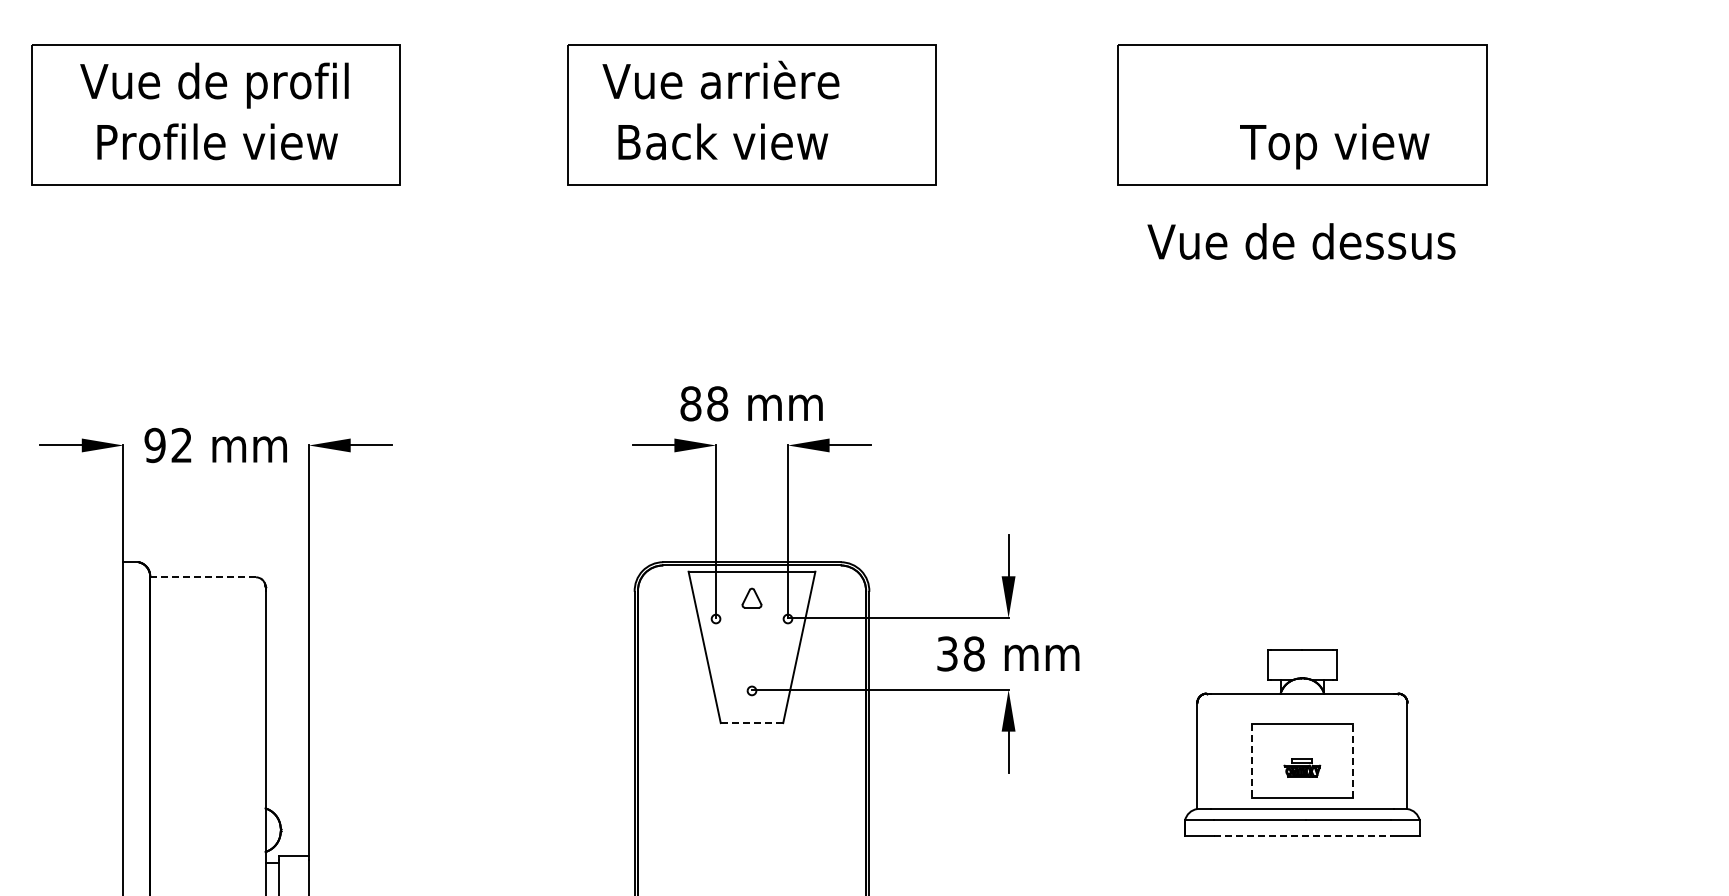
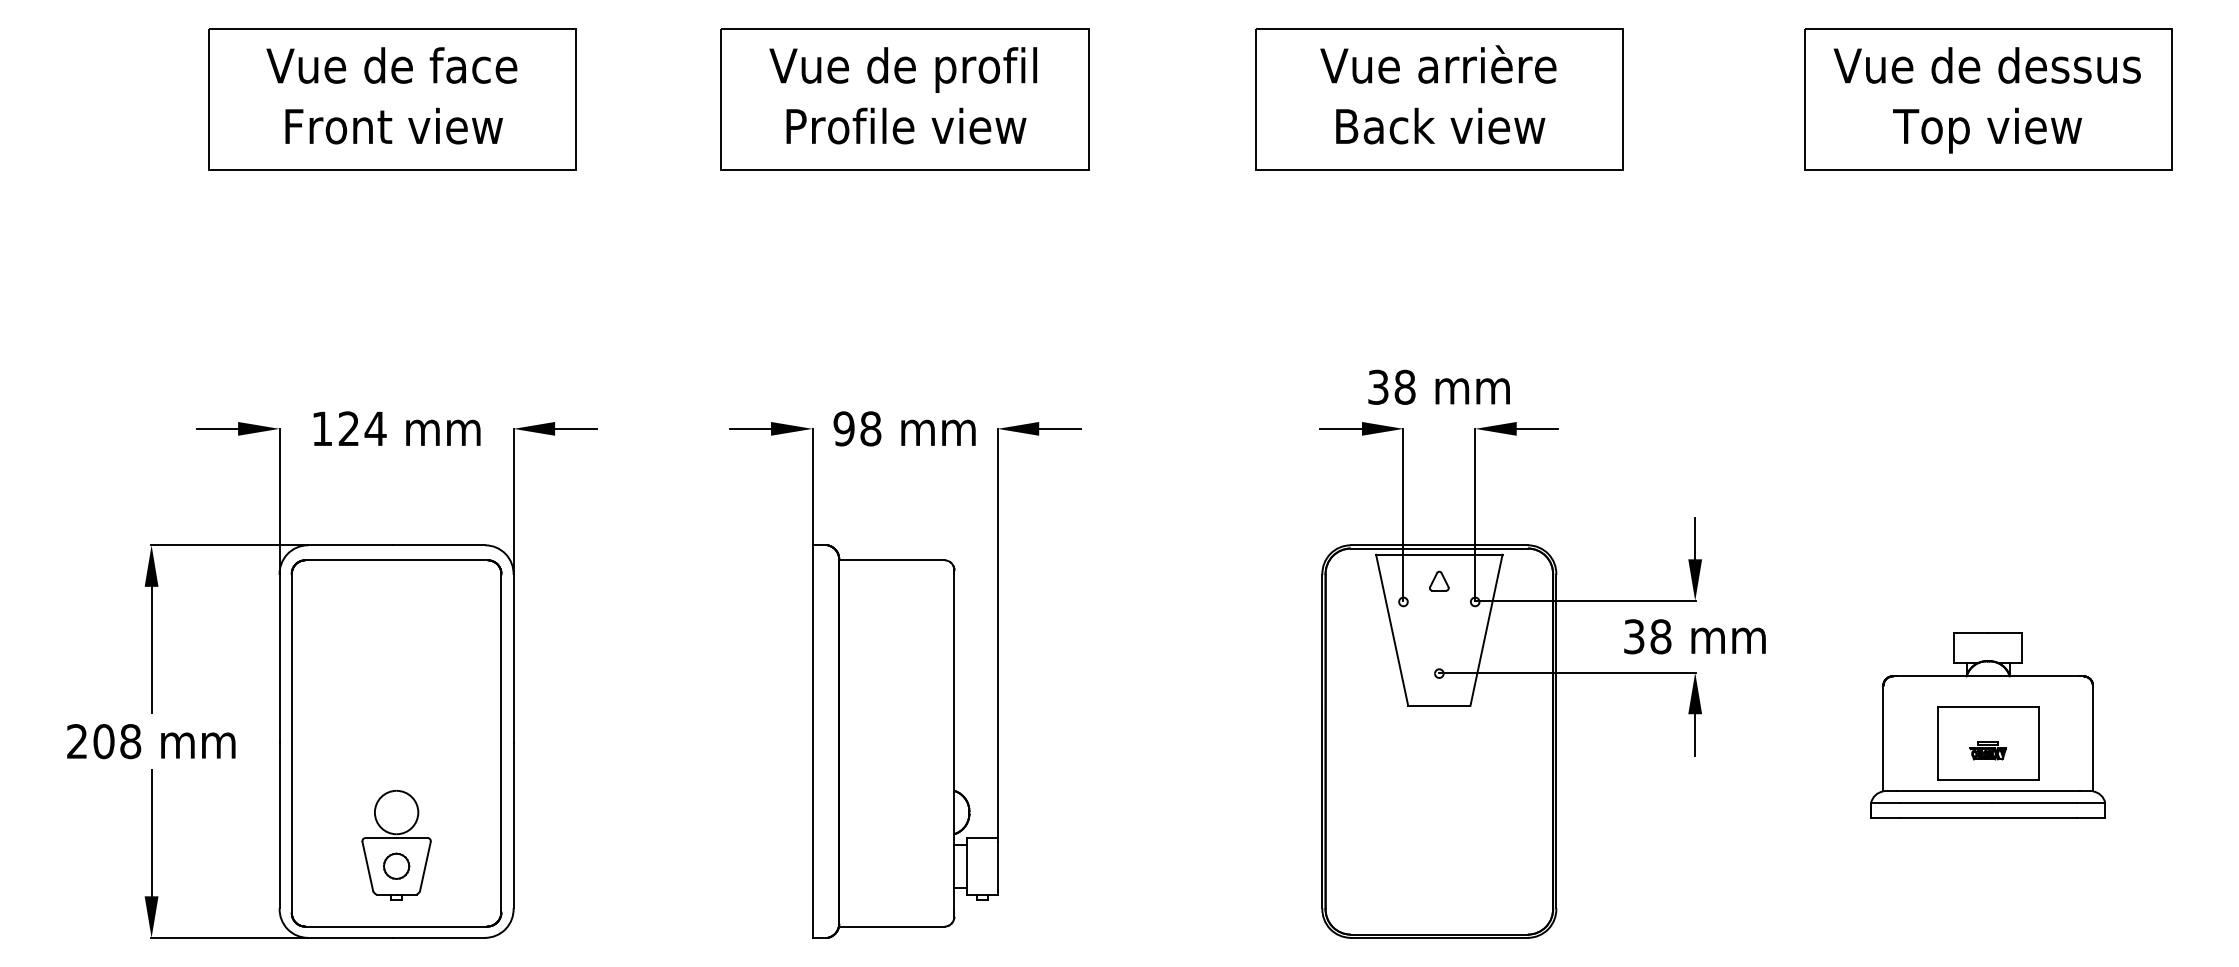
text: (721, 80) -> (1438, 64), moved
text: (723, 141) -> (1440, 125), moved
text: (1334, 146) -> (1987, 130), moved
text: (1300, 241) -> (1986, 65), moved
text: (690, 402) -> (1378, 386), 88 -> 38
text: (181, 445) -> (870, 428), 92 -> 98
line: (202, 577) -> (891, 560), dashed -> solid
line: (752, 722) -> (1439, 705), dashed -> solid
line: (1251, 760) -> (1937, 743), dashed -> solid
line: (1352, 760) -> (2038, 743), dashed -> solid
line: (1302, 836) -> (1988, 818), dashed -> solid

